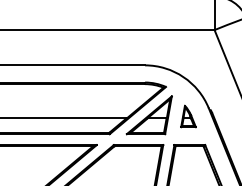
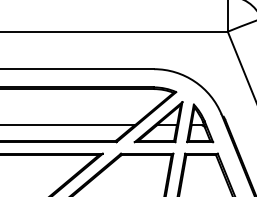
part: (188, 116) -> (200, 123), size x1.67

